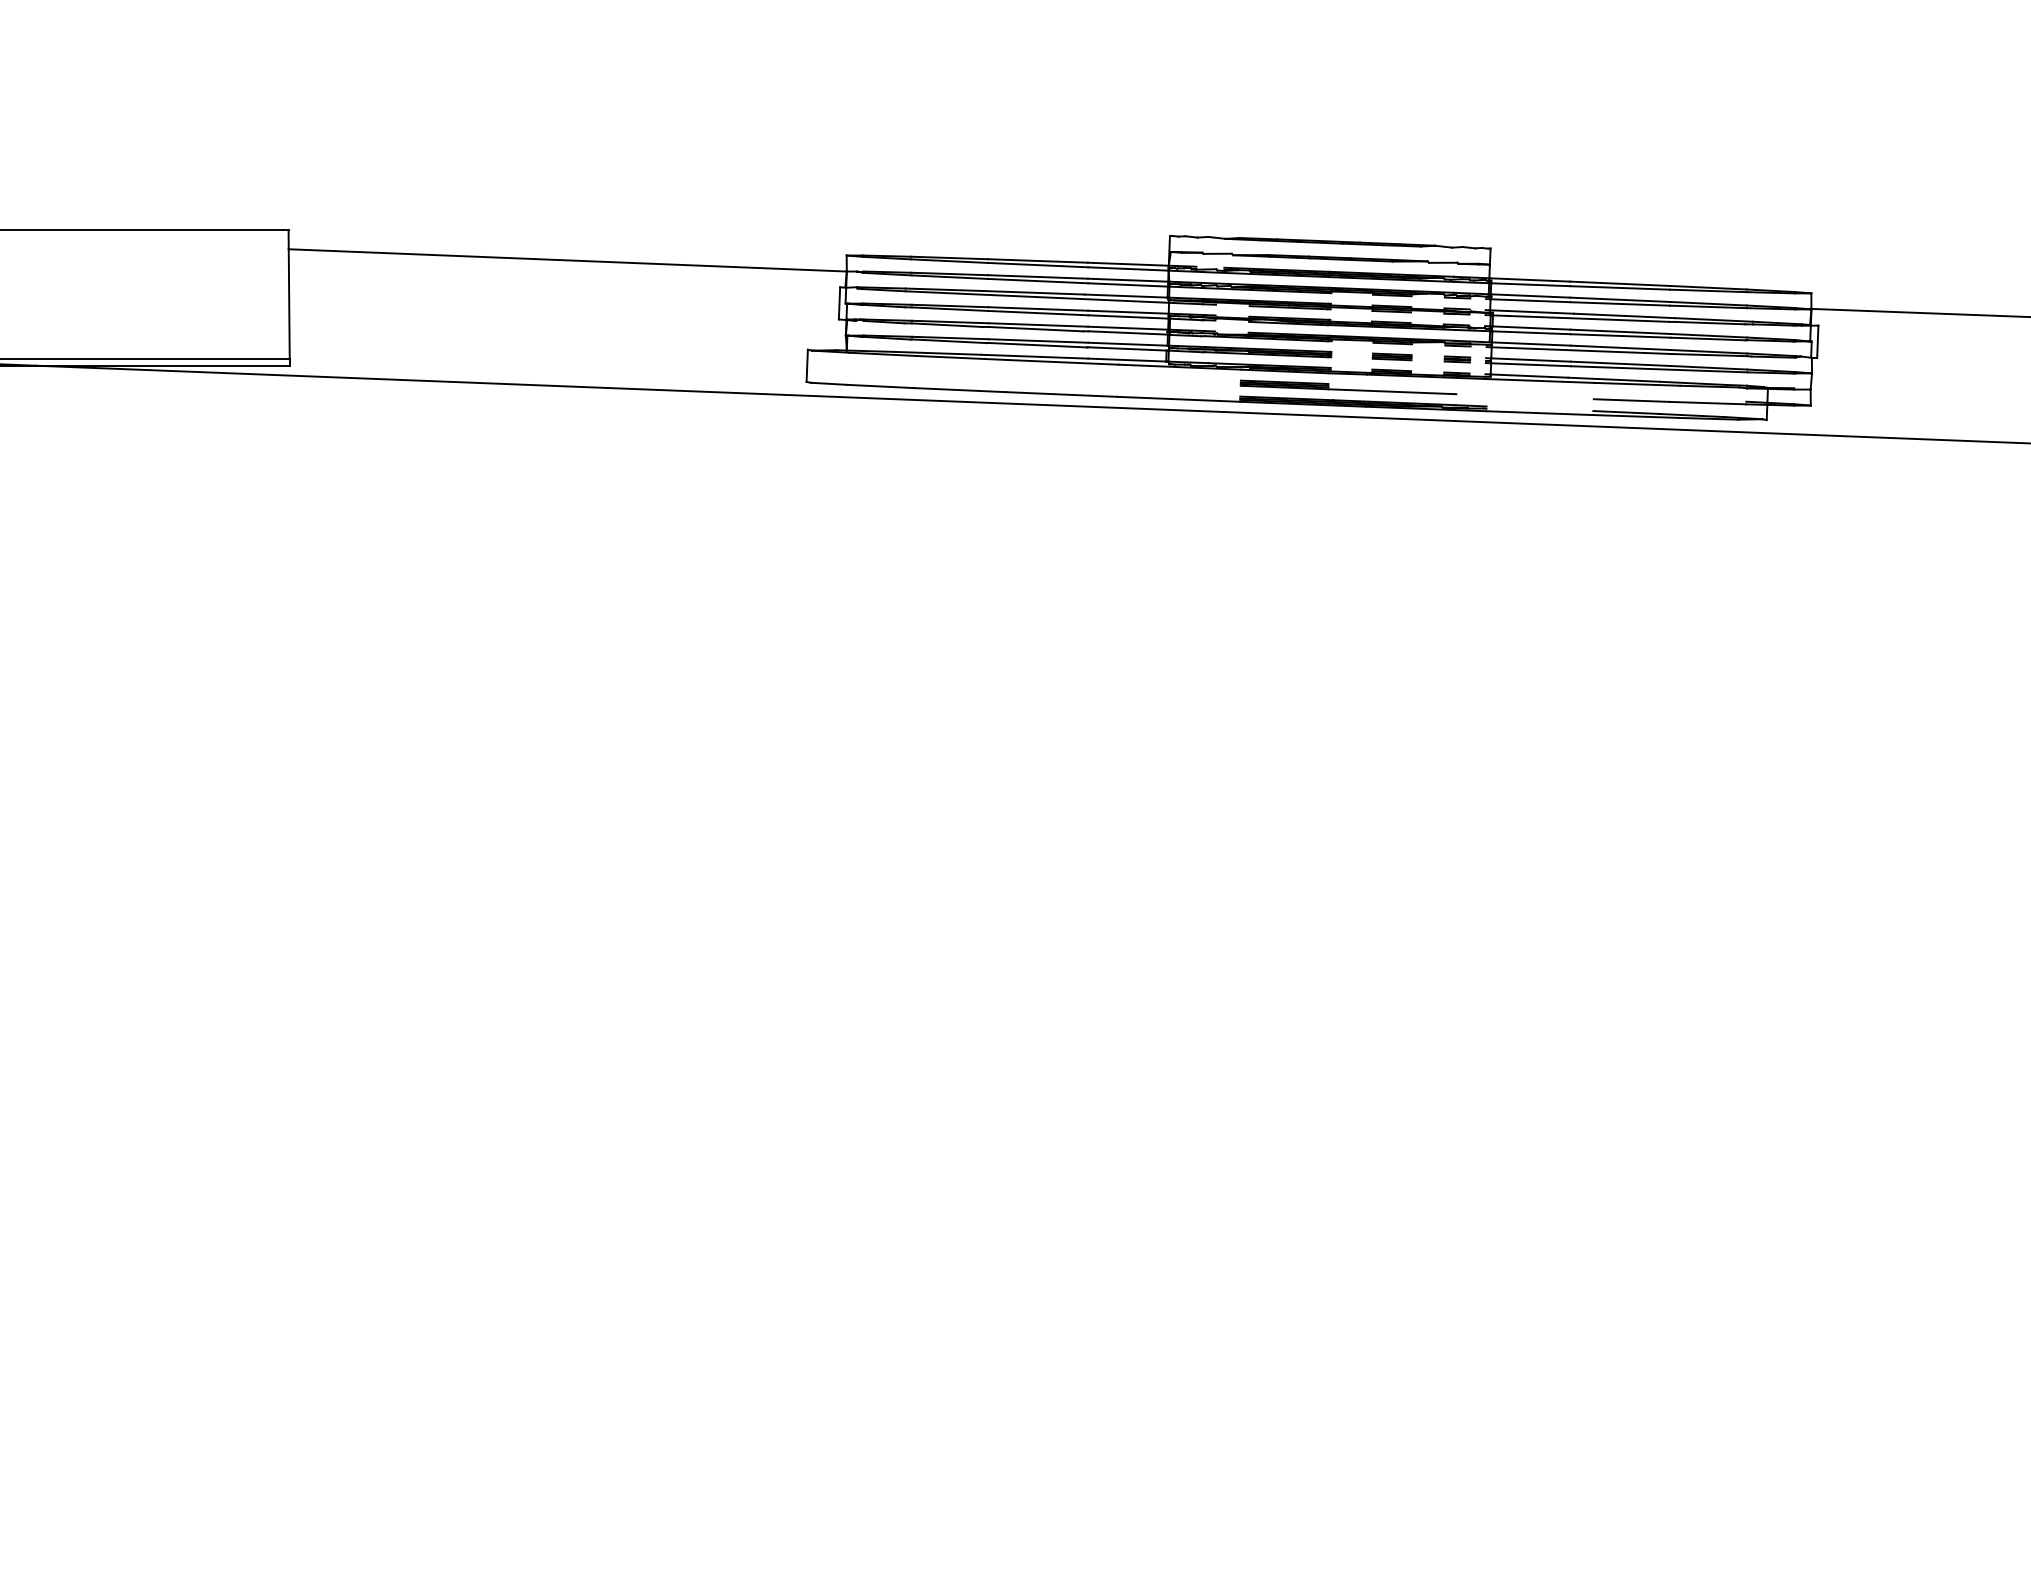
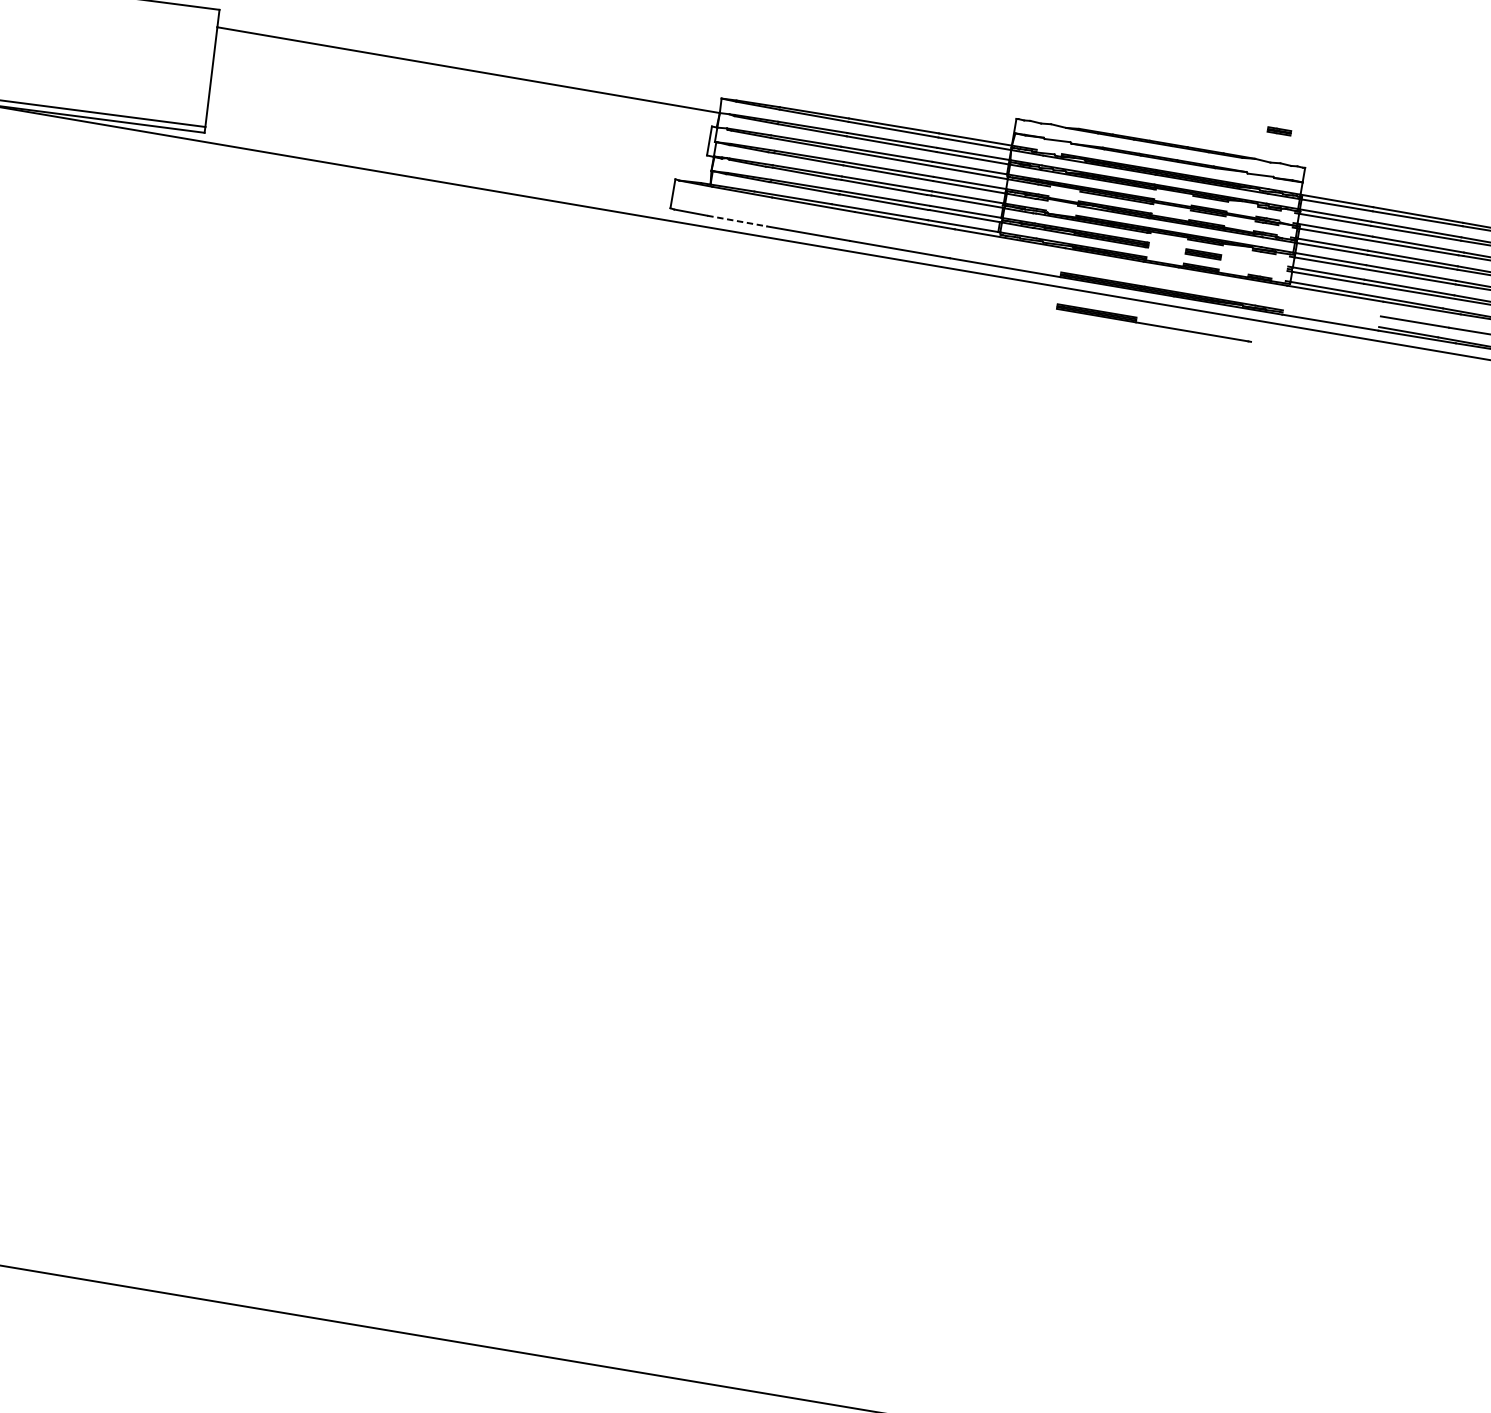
part: (1457, 359) -> (1279, 131), moved
line: (881, 386) -> (737, 221), solid -> dashed
part: (1348, 387) -> (1154, 323), moved

